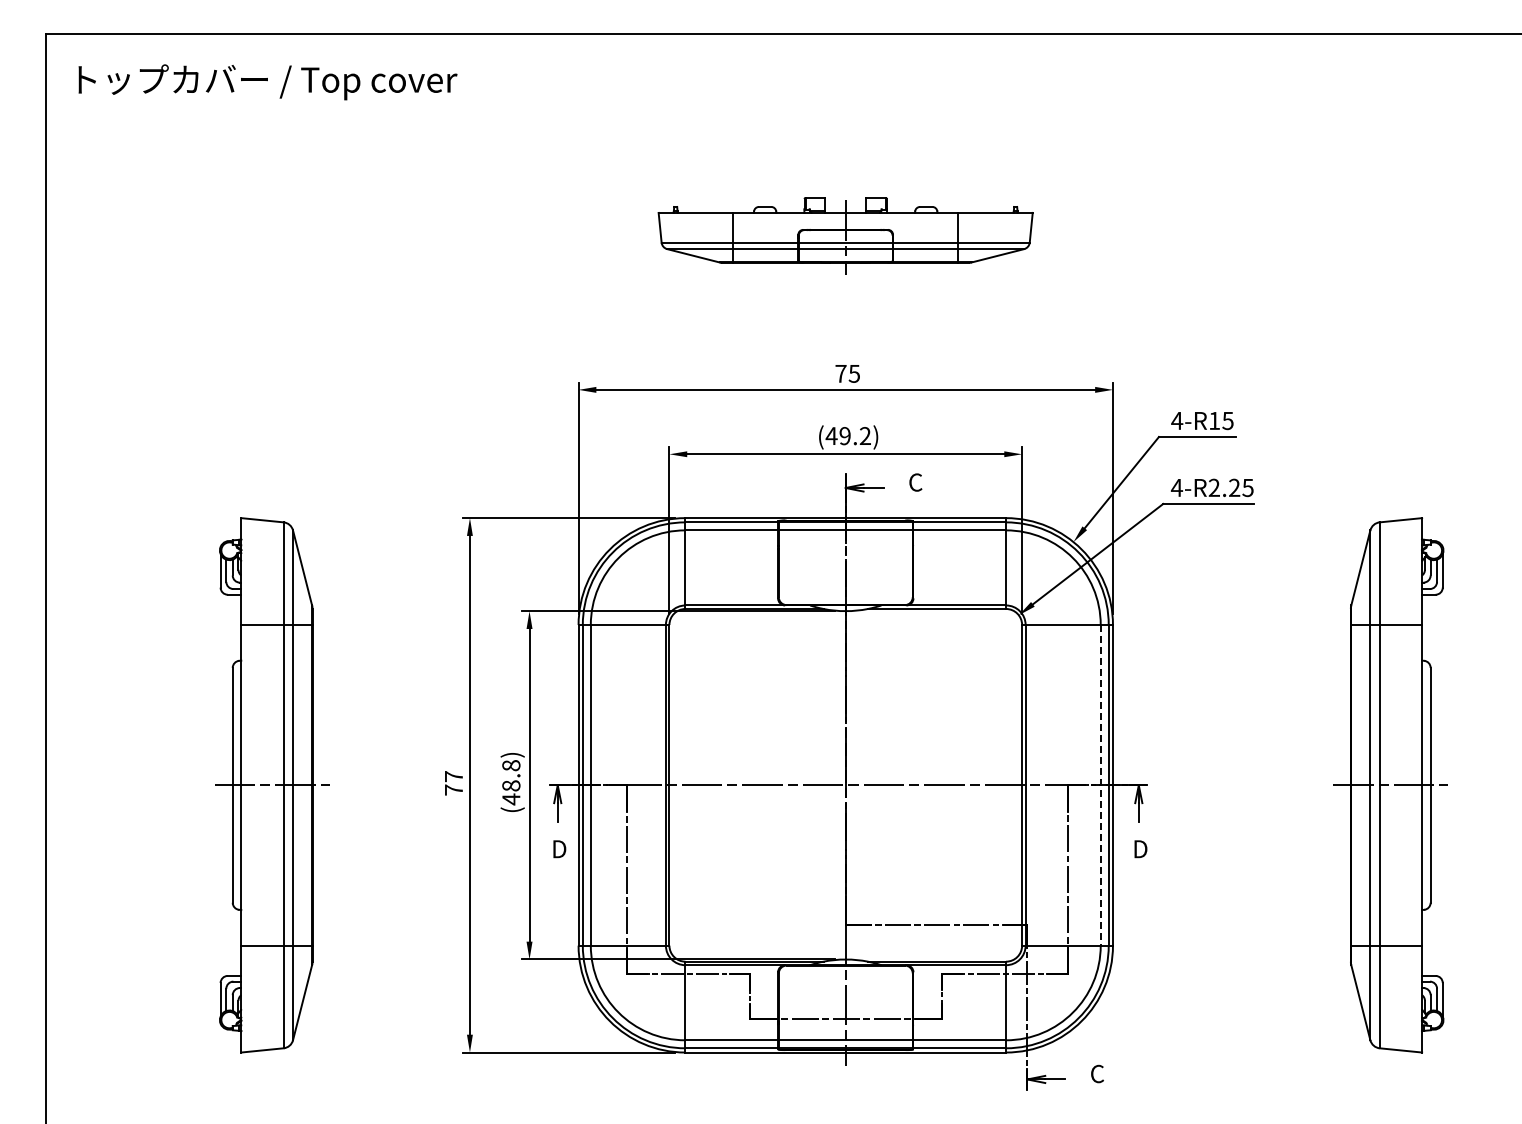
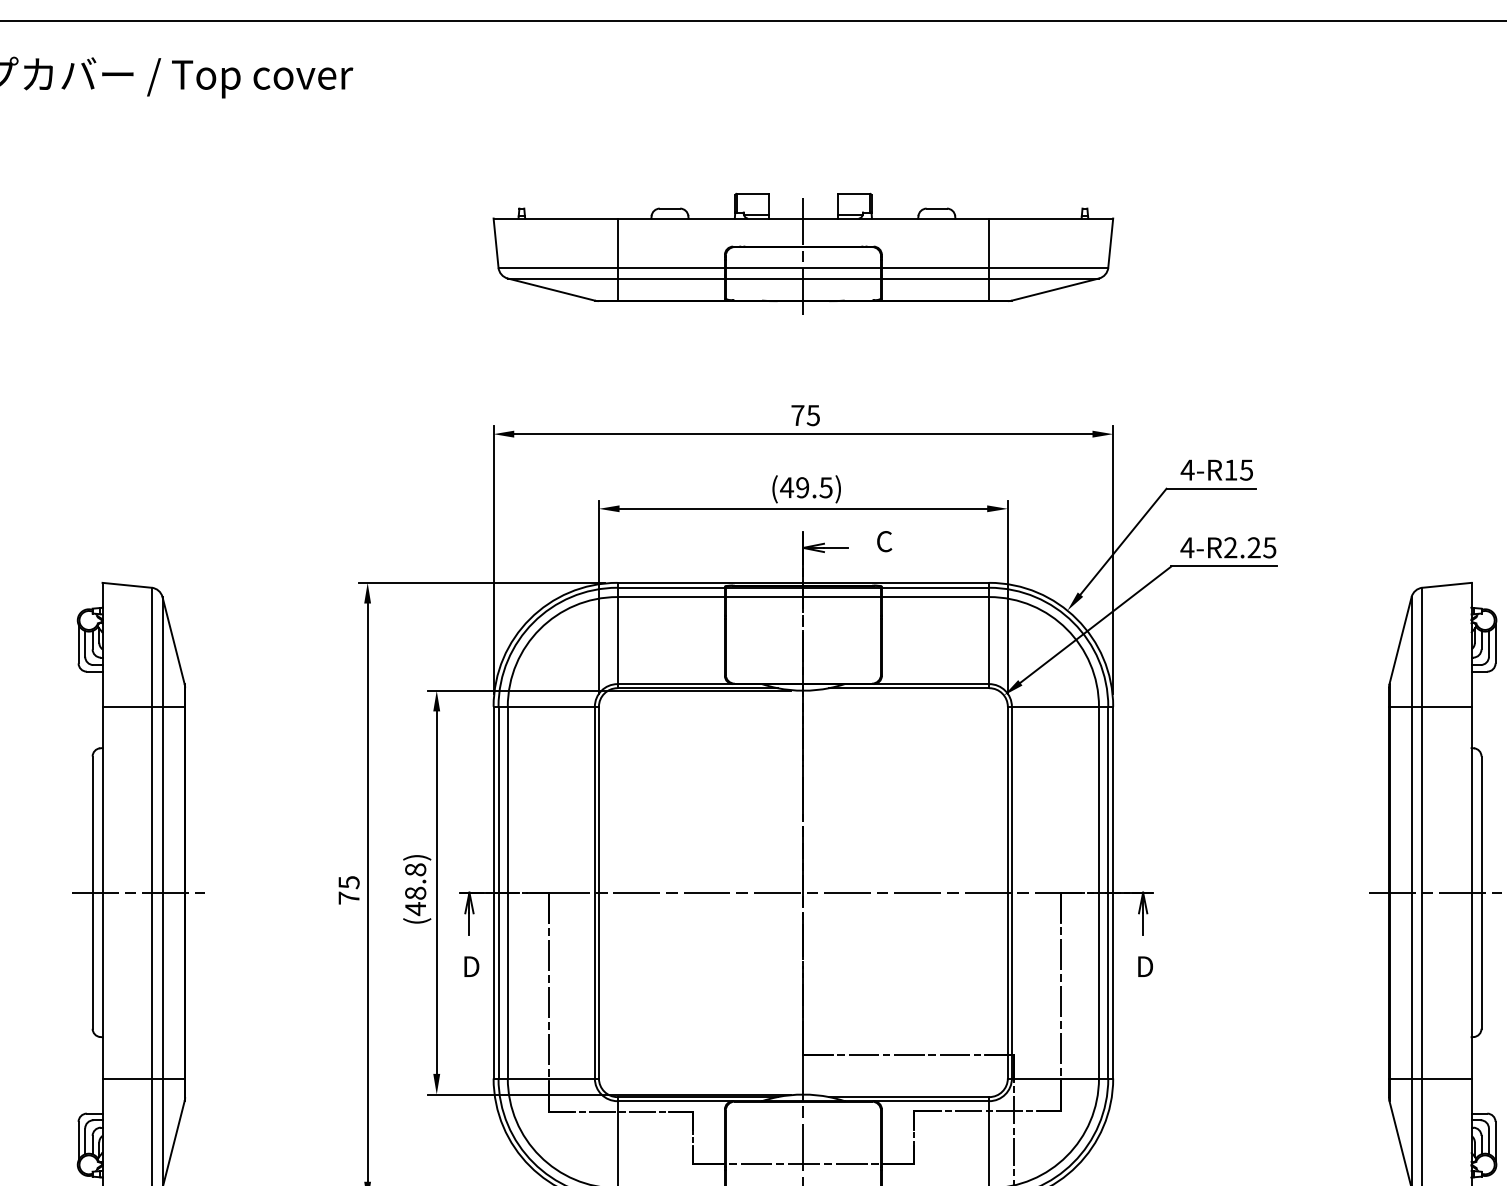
part: (845, 233) -> (803, 252), size x1.43
text: (864, 436) -> (825, 488), (49.2) -> (49.5)
text: (454, 776) -> (349, 882), 77 -> 75
line: (1100, 785) -> (1098, 892), dashed -> solid

